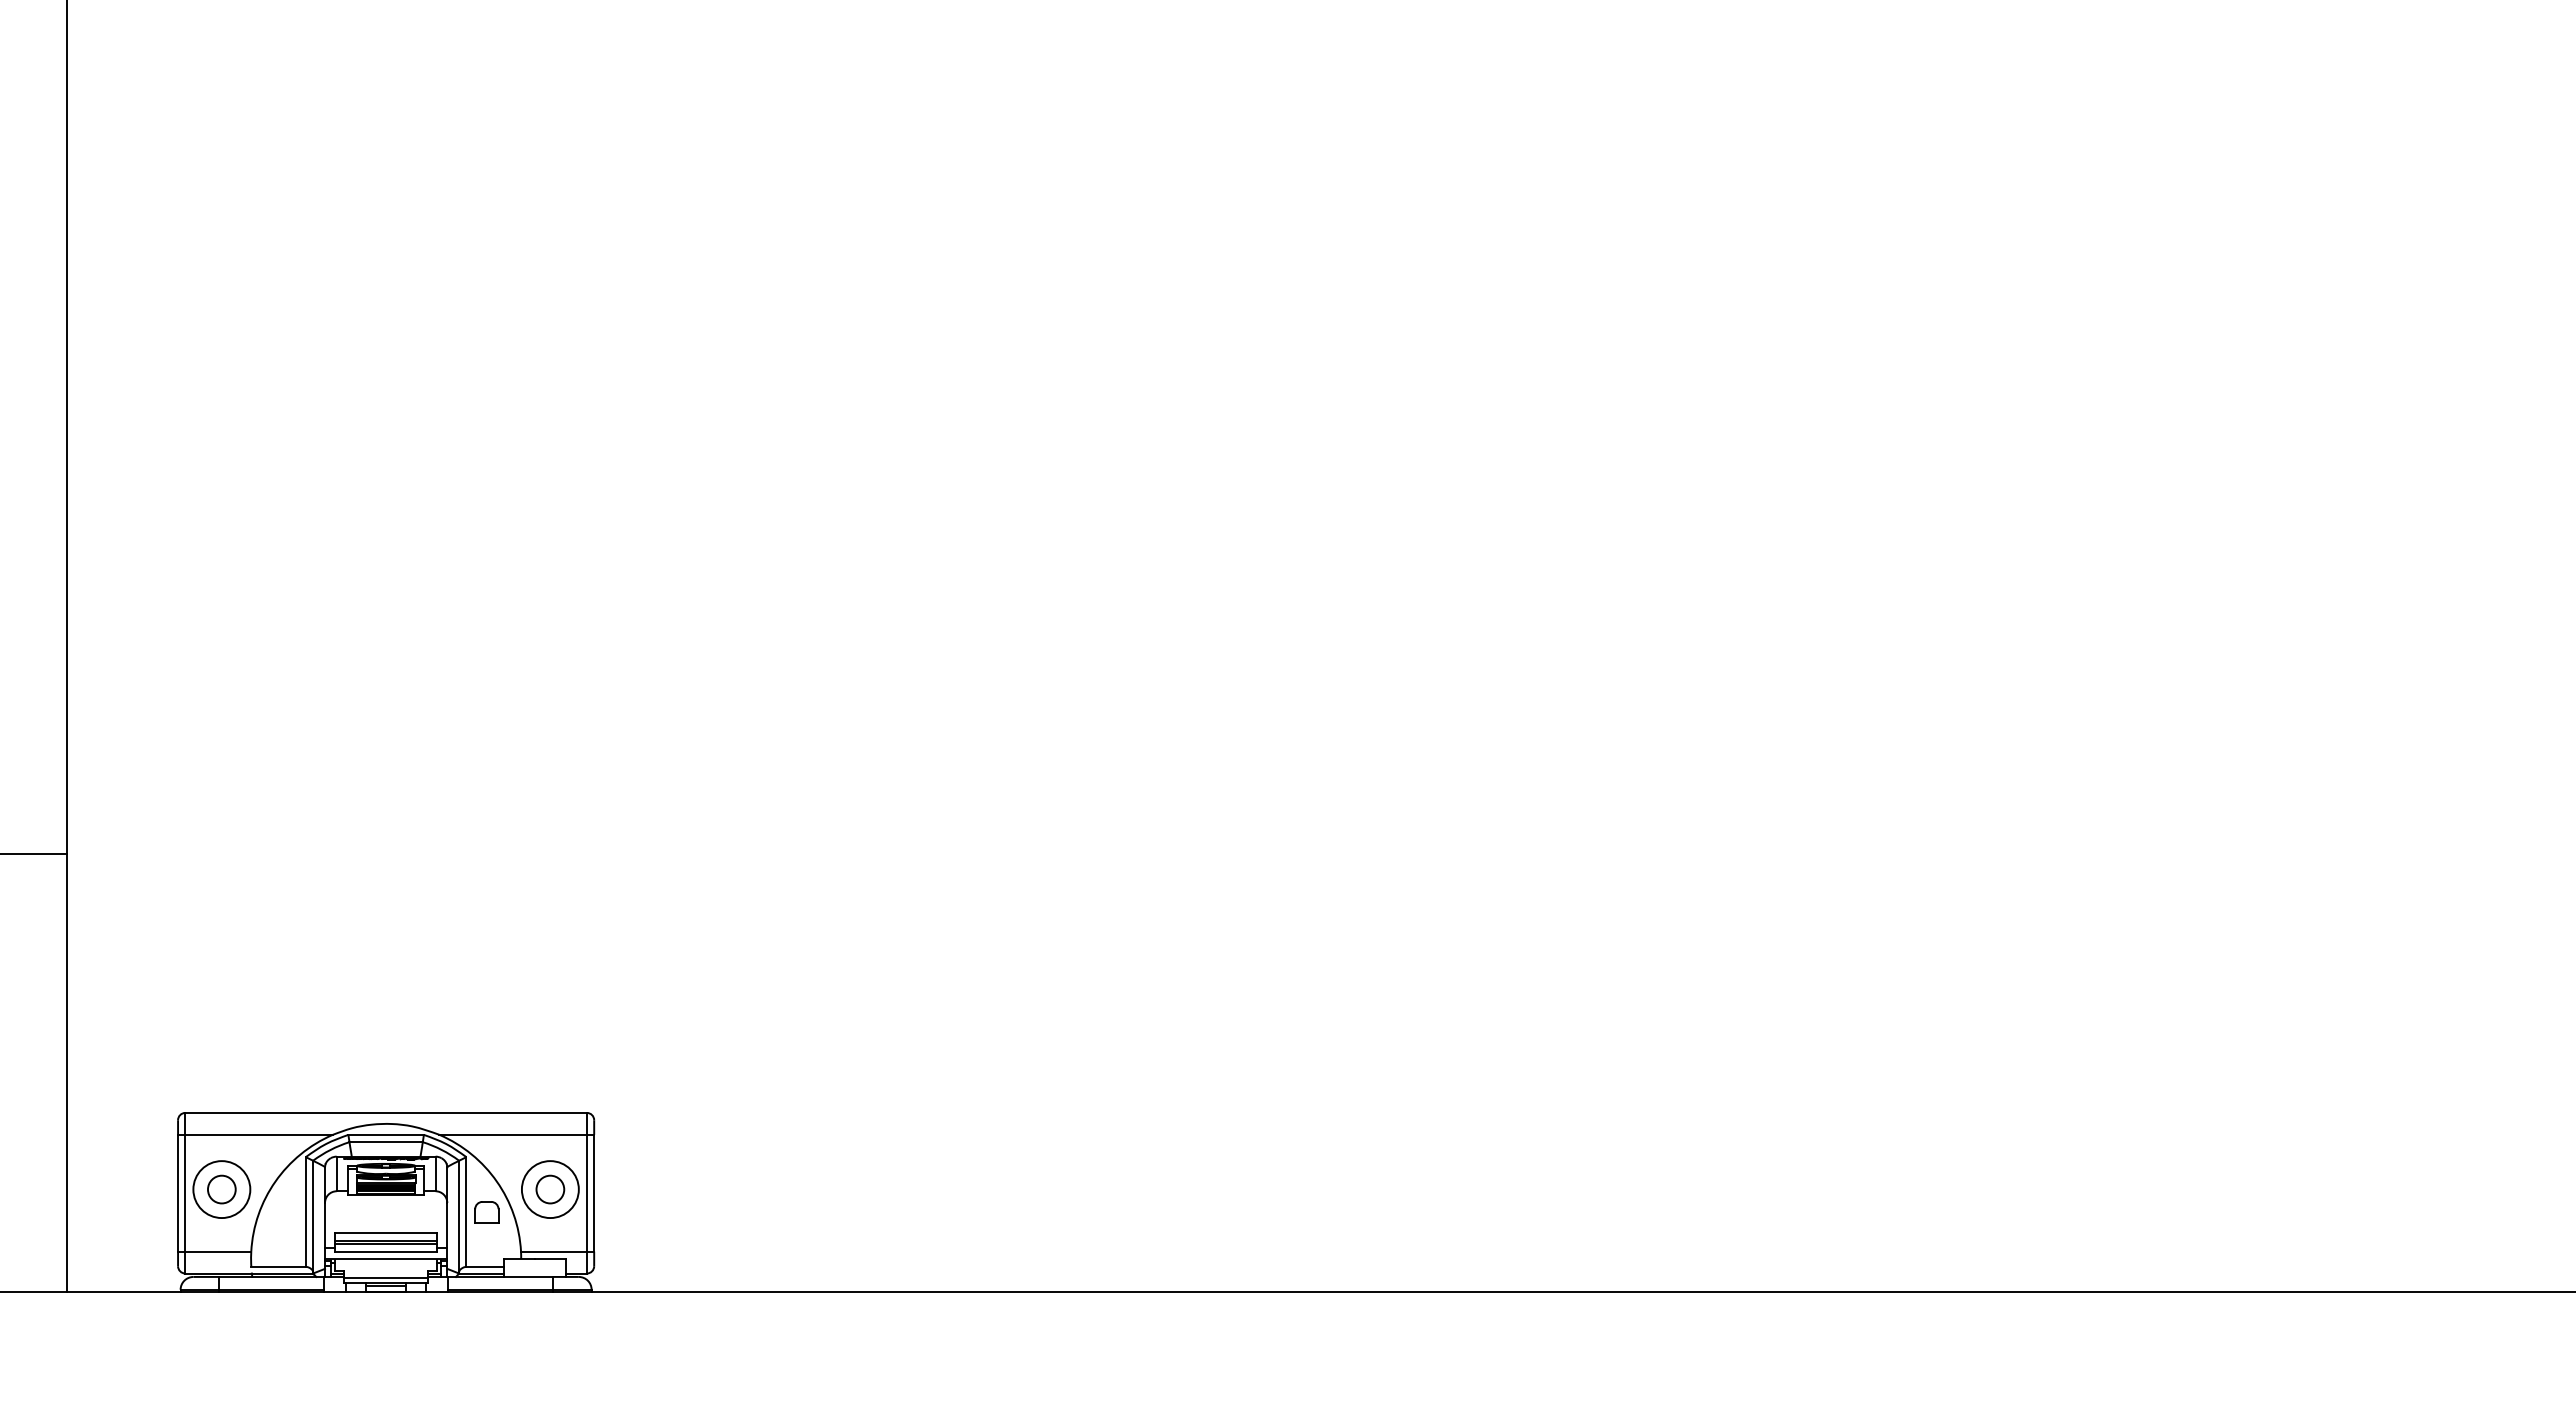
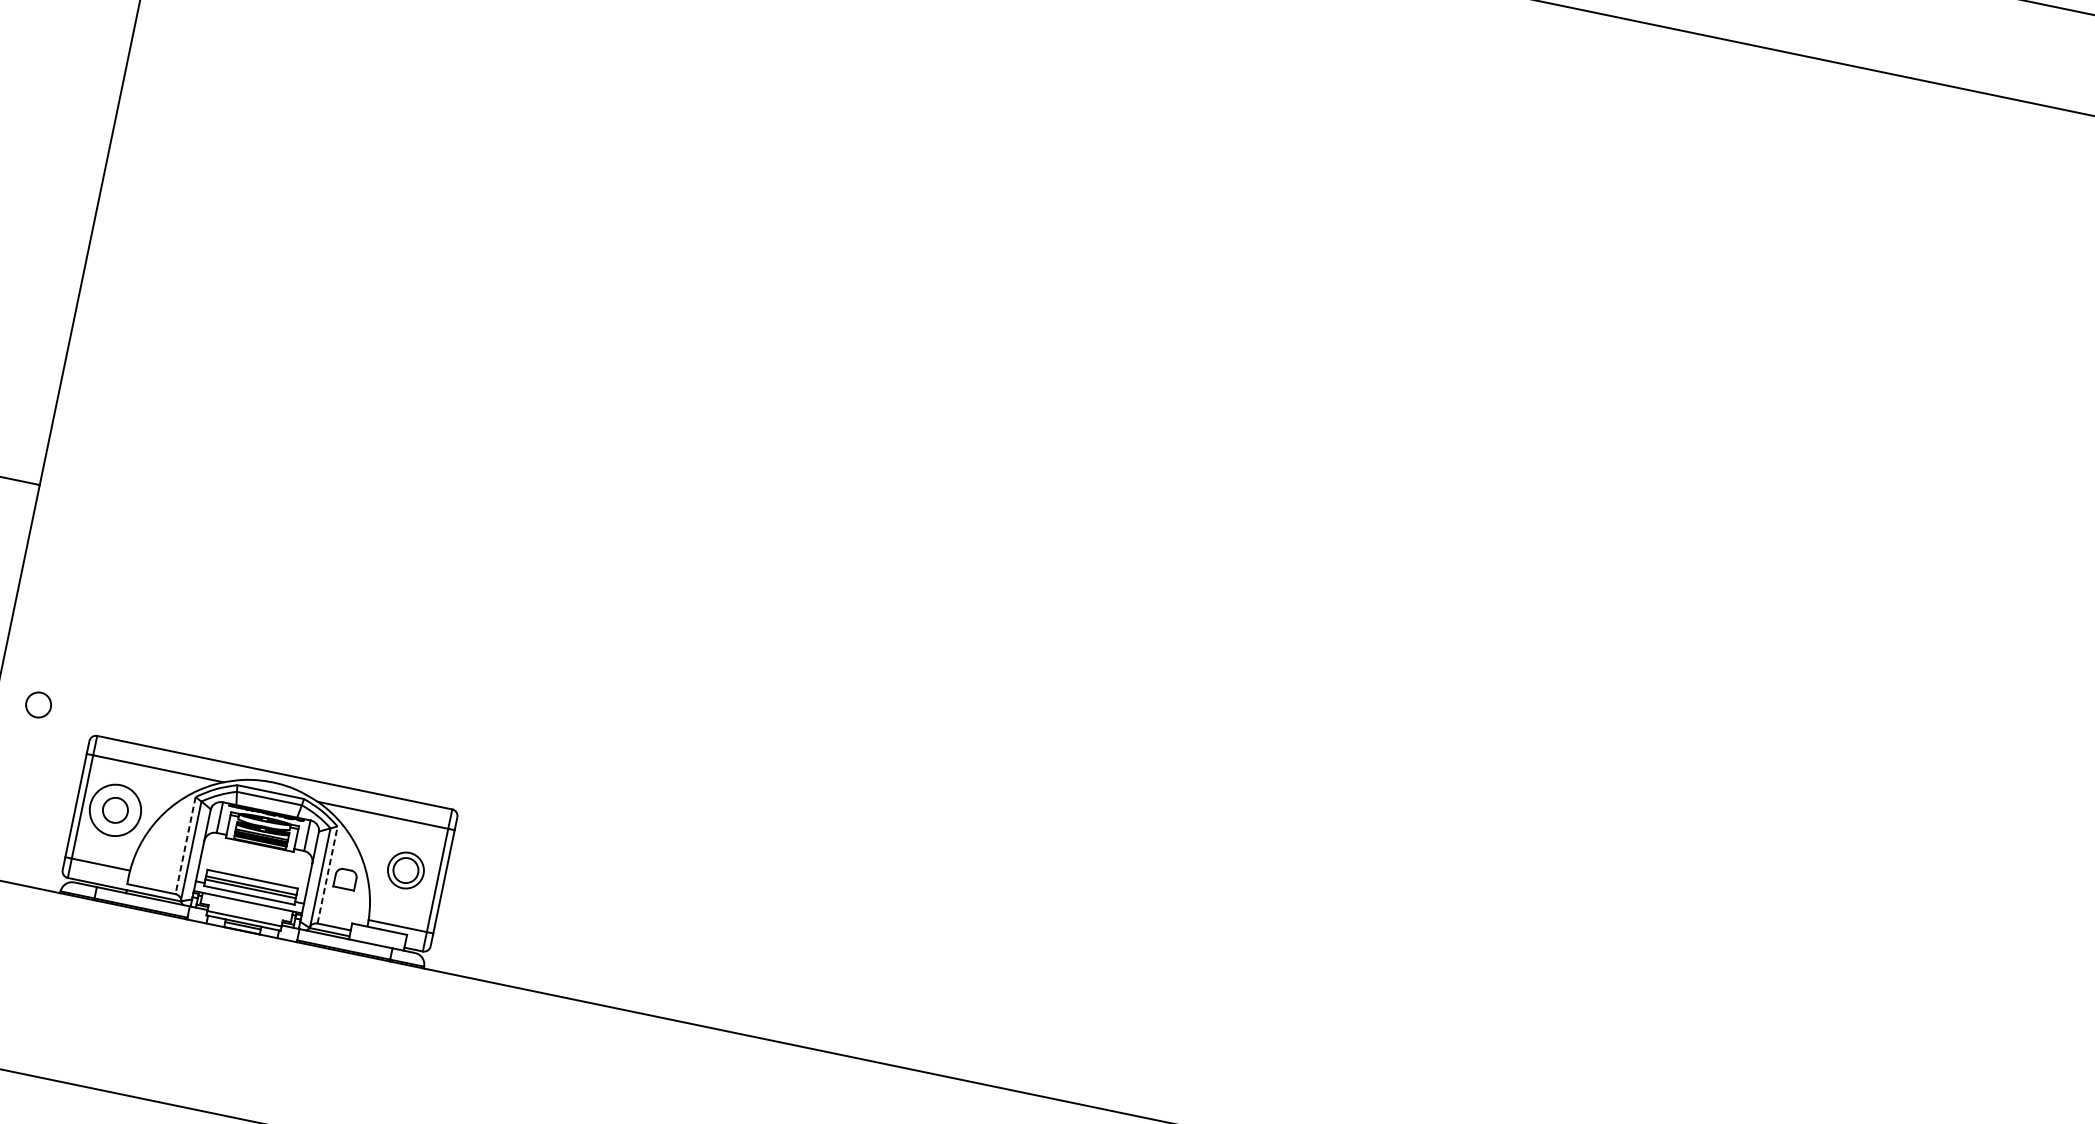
circle: (114, 1092) -> (38, 704), added
circle: (549, 1189) -> (405, 870), size x0.7
line: (305, 1212) -> (185, 845), solid -> dashed
line: (466, 1212) -> (327, 875), solid -> dashed

